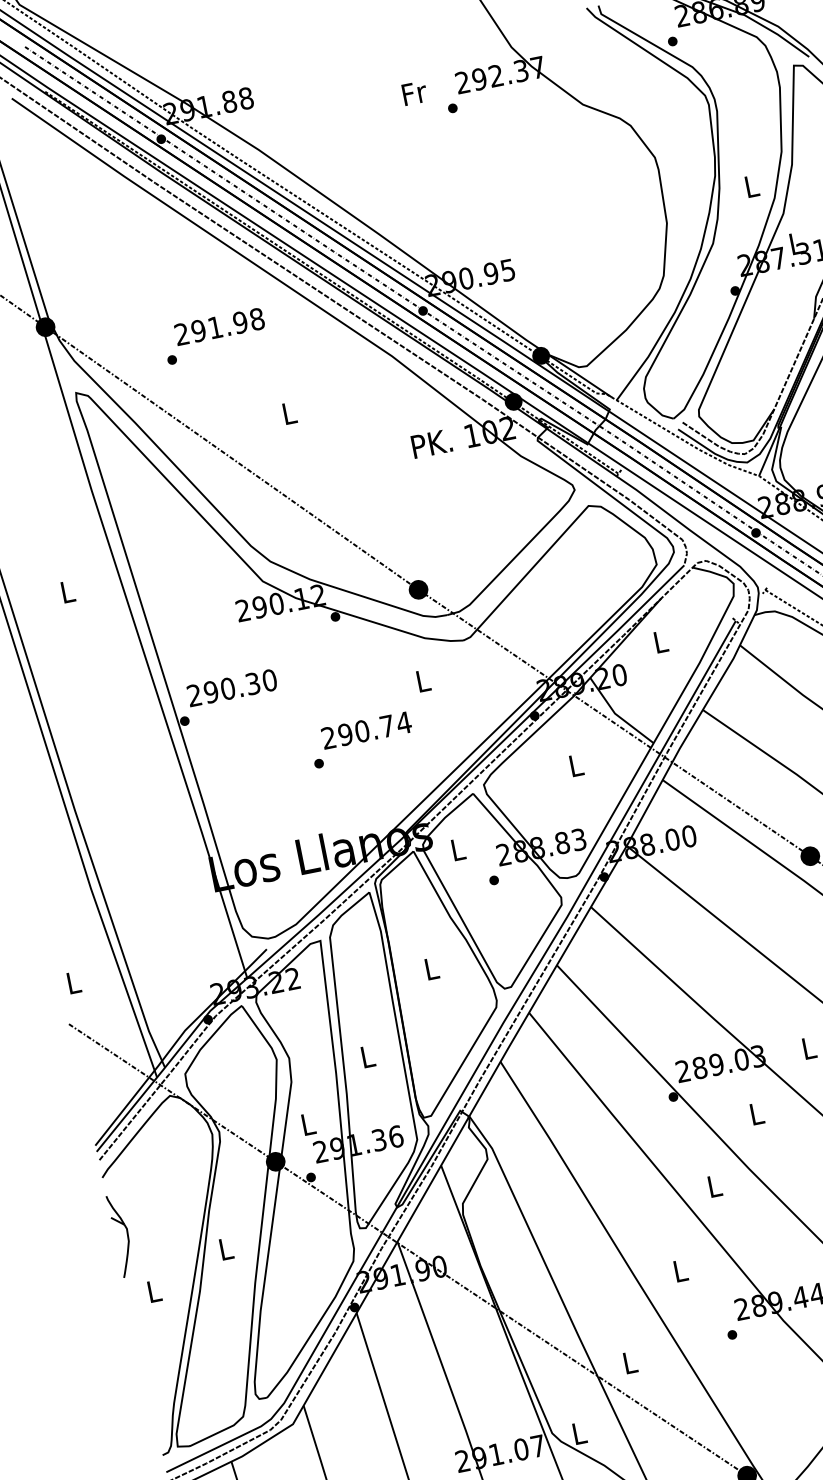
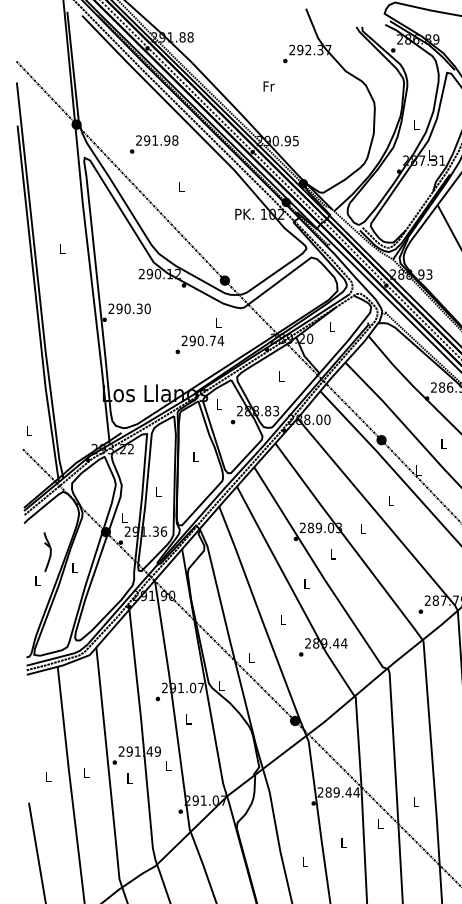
text: (413, 93) -> (268, 86), moved
text: (361, 739) -> (199, 344), moved
part: (120, 1234) -> (47, 551), moved

